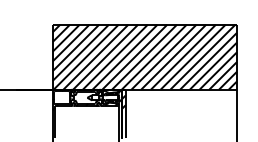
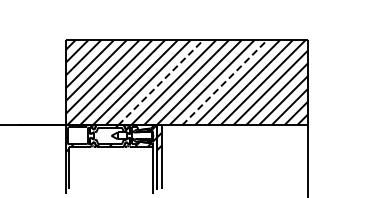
line: (125, 57) -> (161, 82), solid -> dashed
line: (174, 57) -> (225, 82), solid -> dashed

